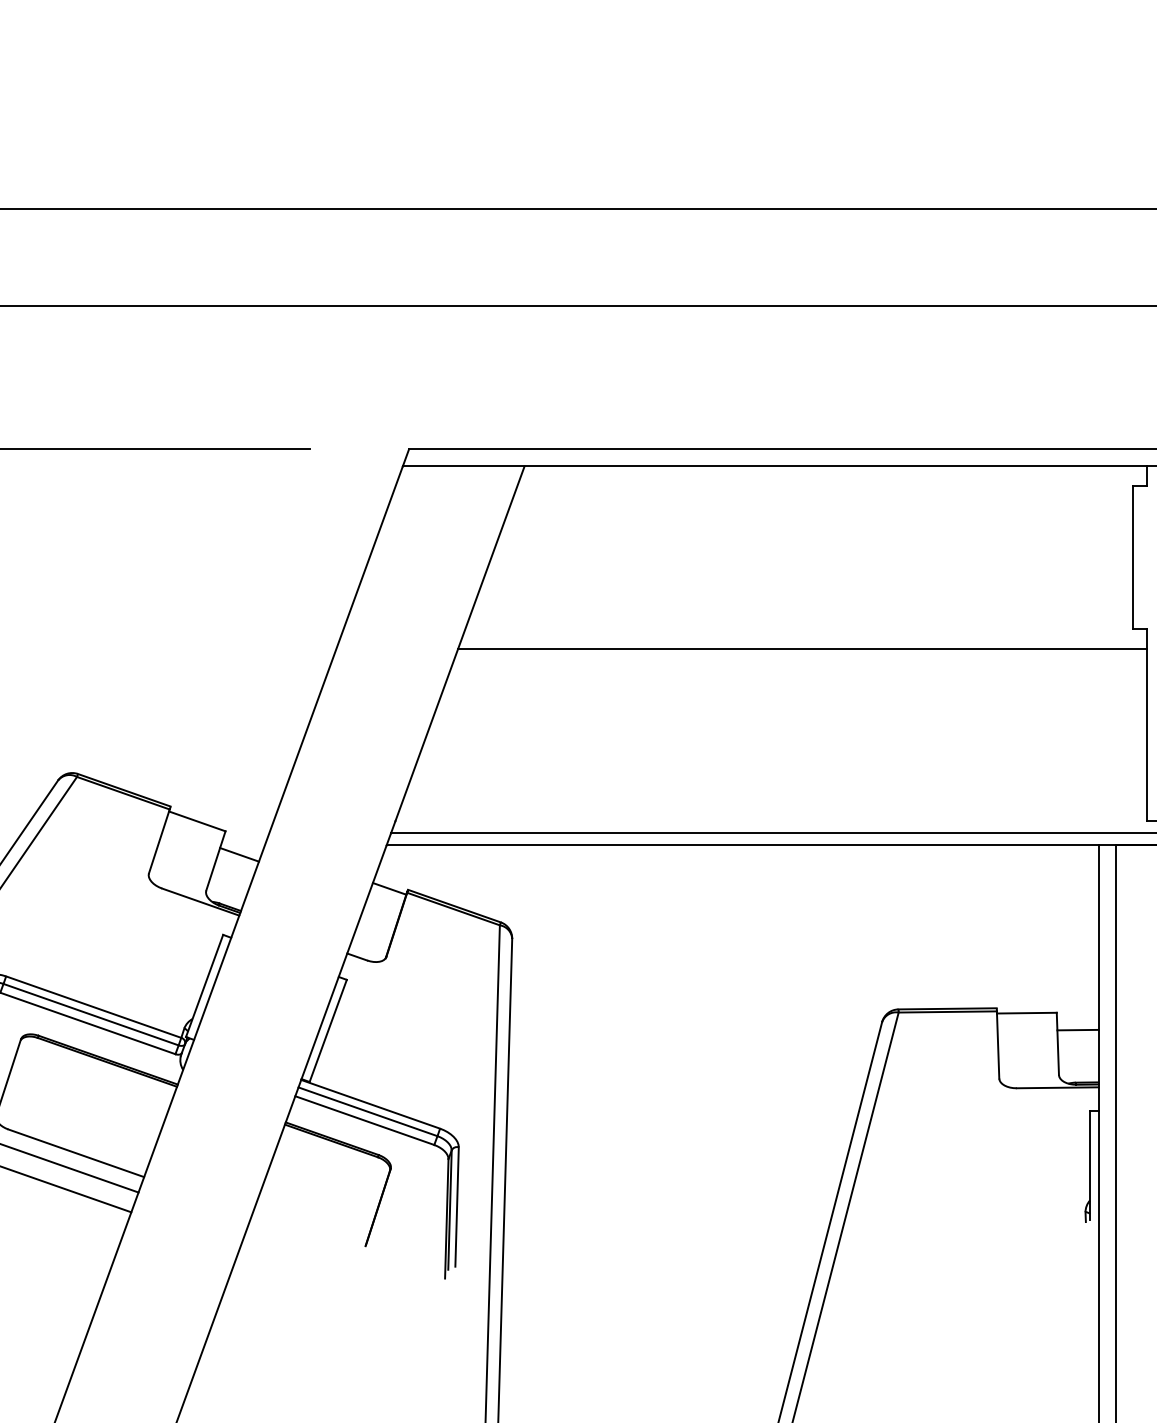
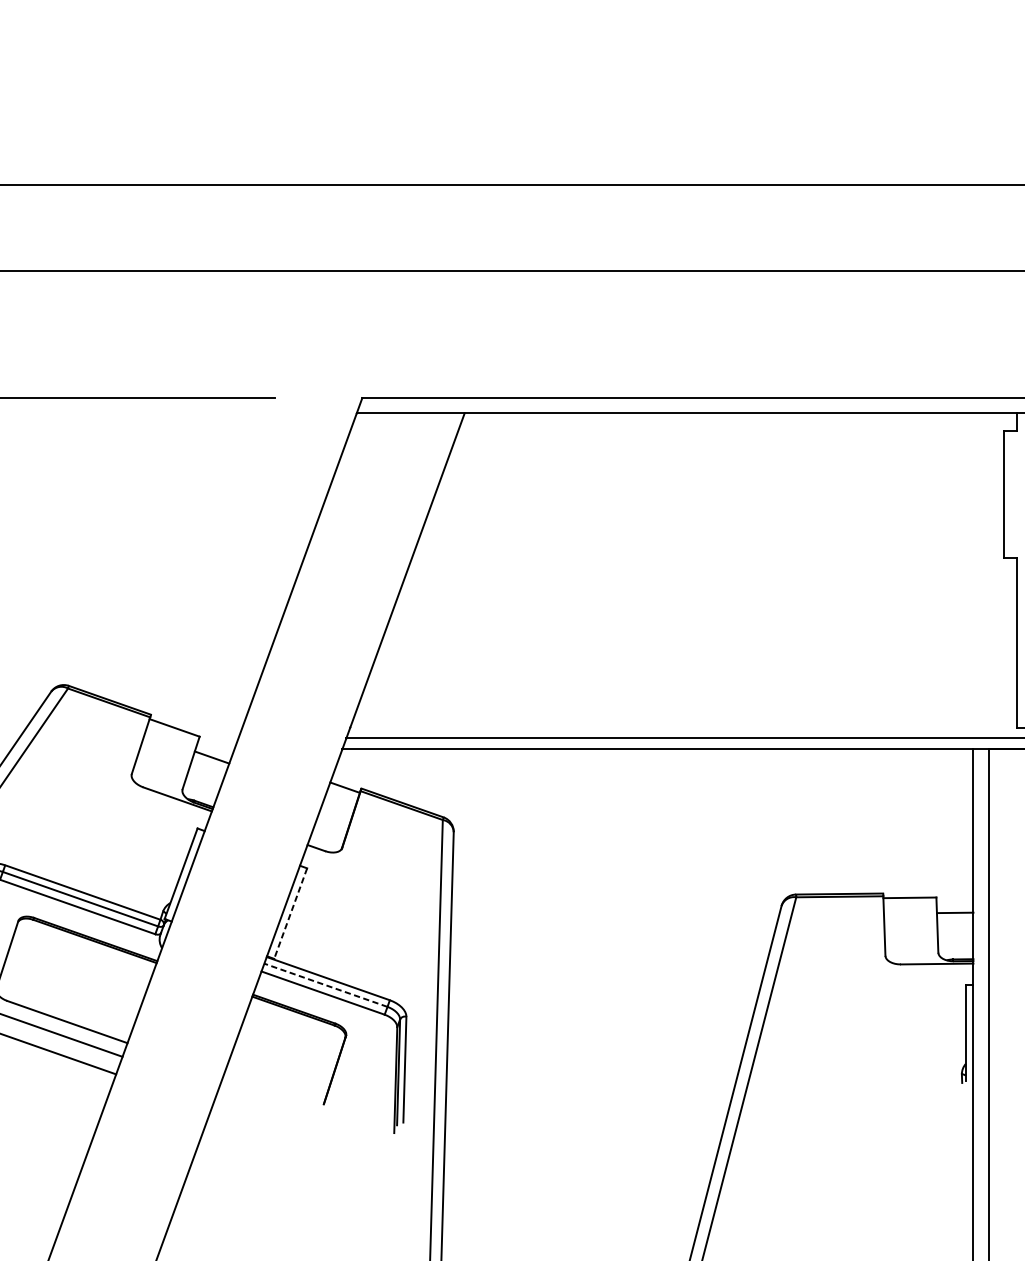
line: (802, 649) -> (711, 575), removed
line: (328, 1031) -> (290, 914), solid -> dashed
line: (368, 1111) -> (326, 985), solid -> dashed

